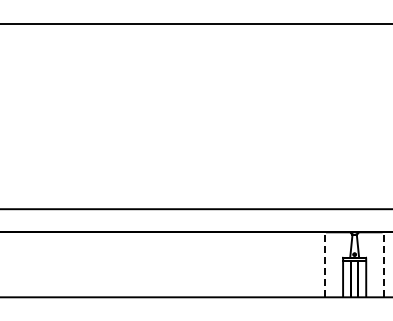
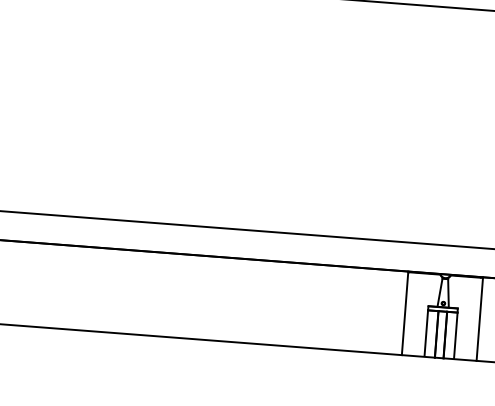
line: (325, 264) -> (405, 313), dashed -> solid
line: (383, 264) -> (479, 318), dashed -> solid

